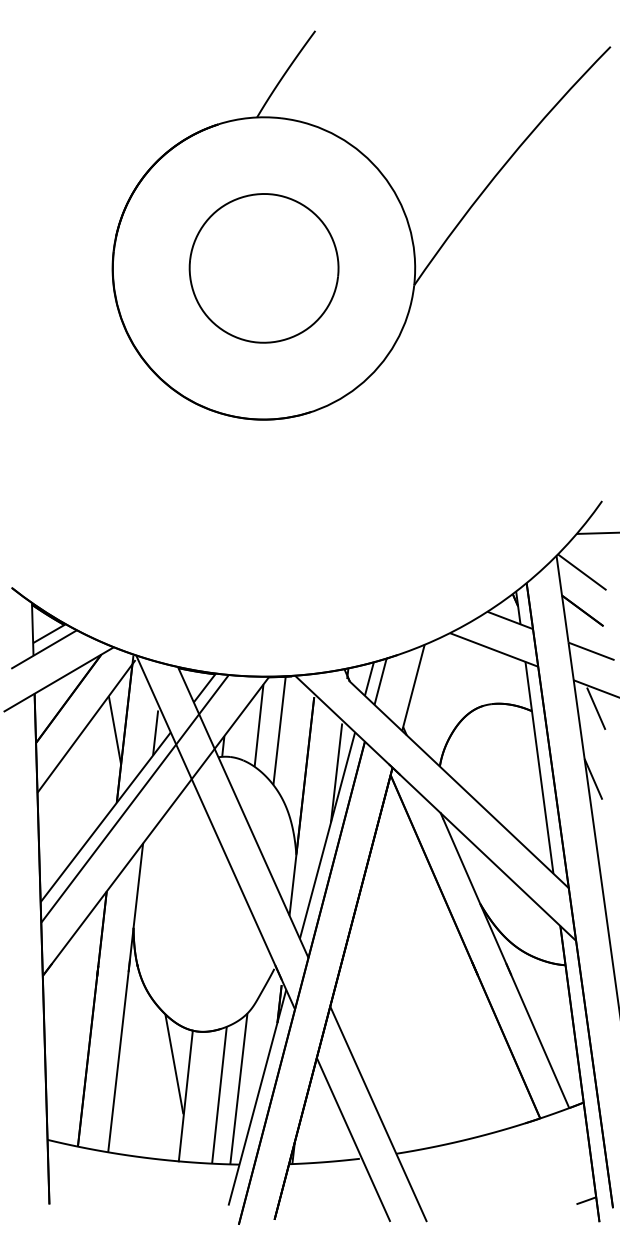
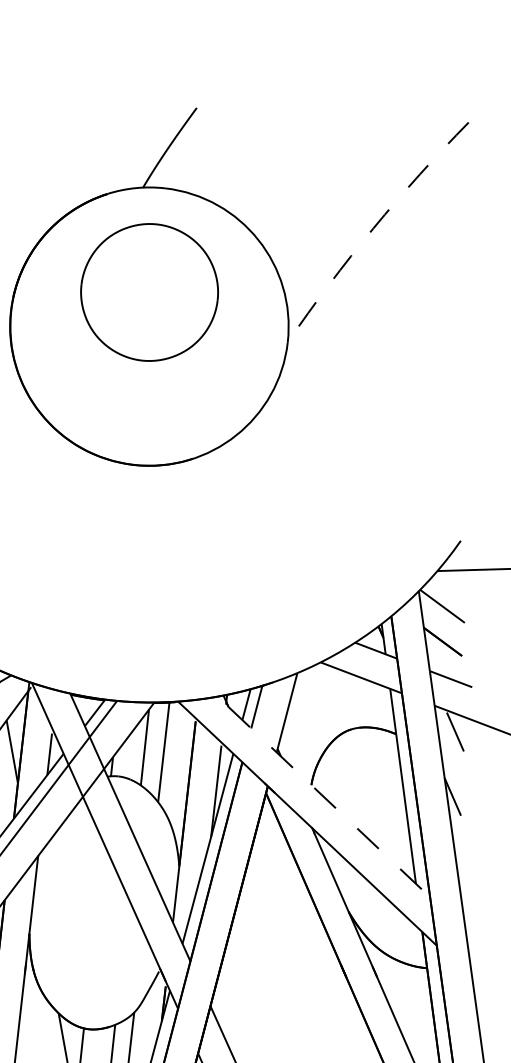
arc: (507, 161) -> (373, 228), solid -> dashed
part: (263, 268) -> (149, 292), moved
line: (459, 784) -> (329, 801), solid -> dashed

